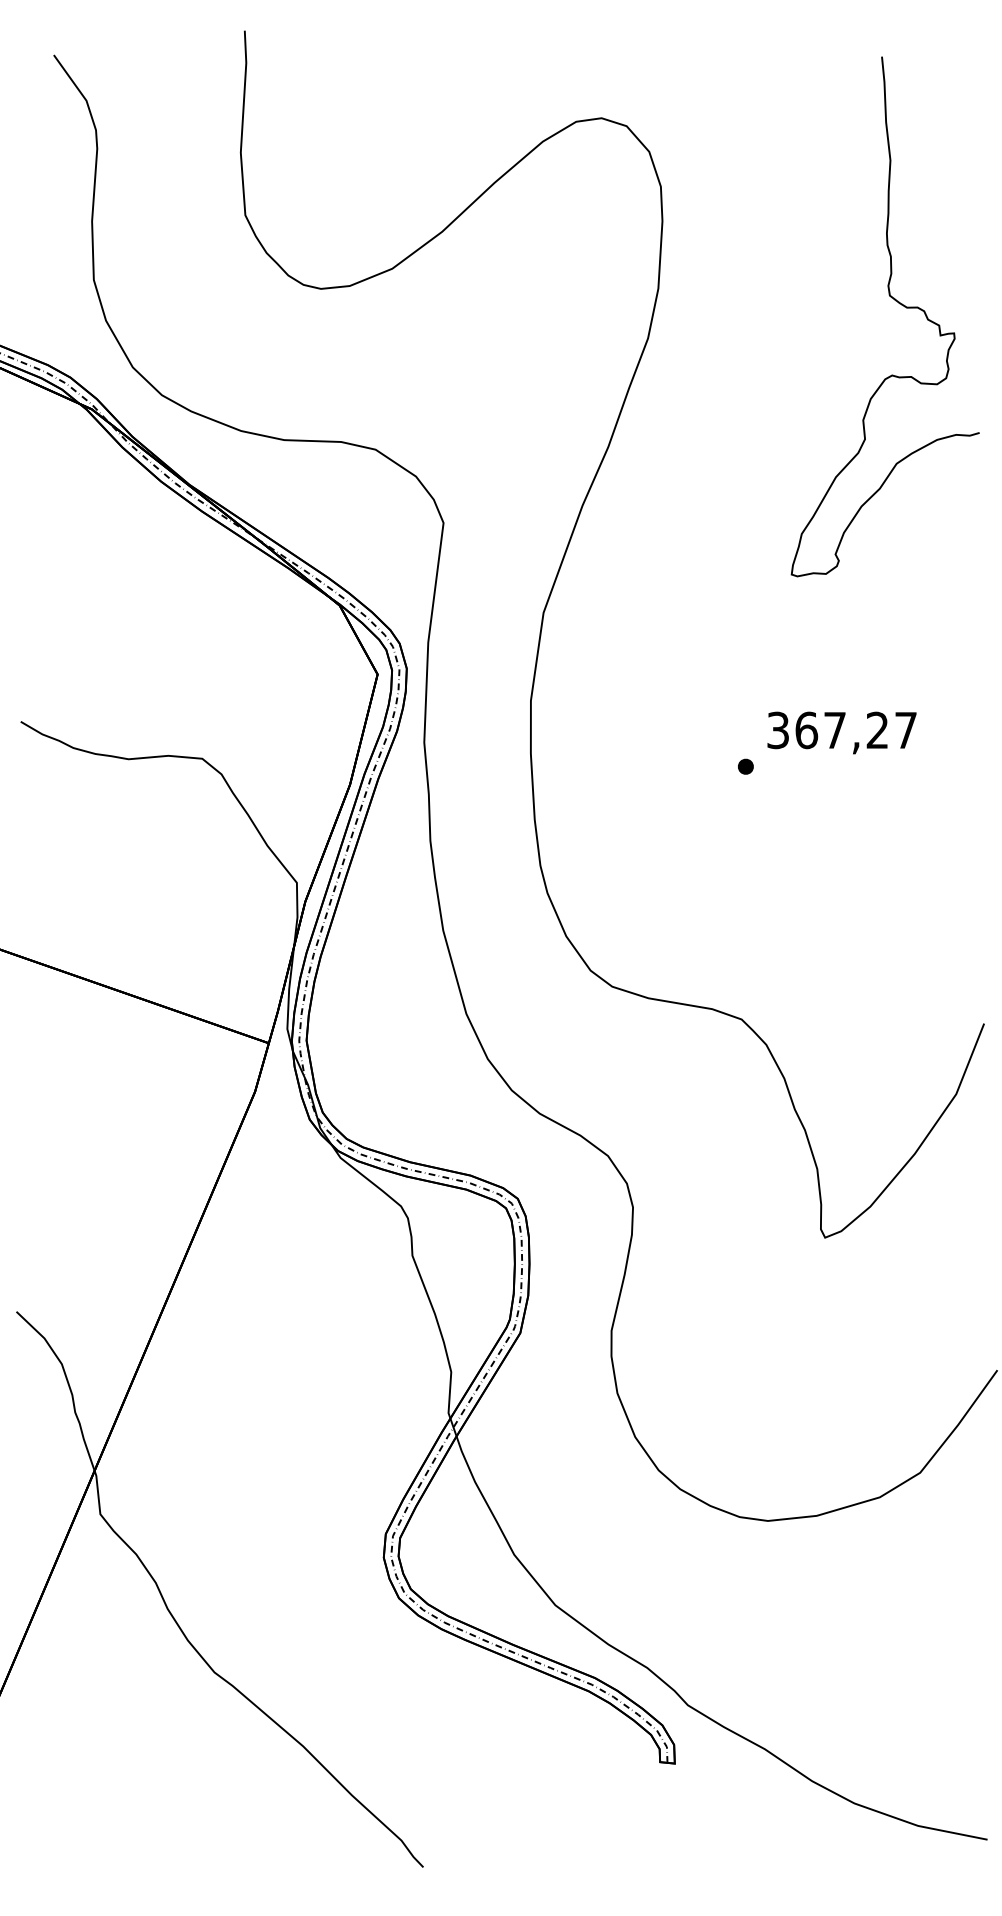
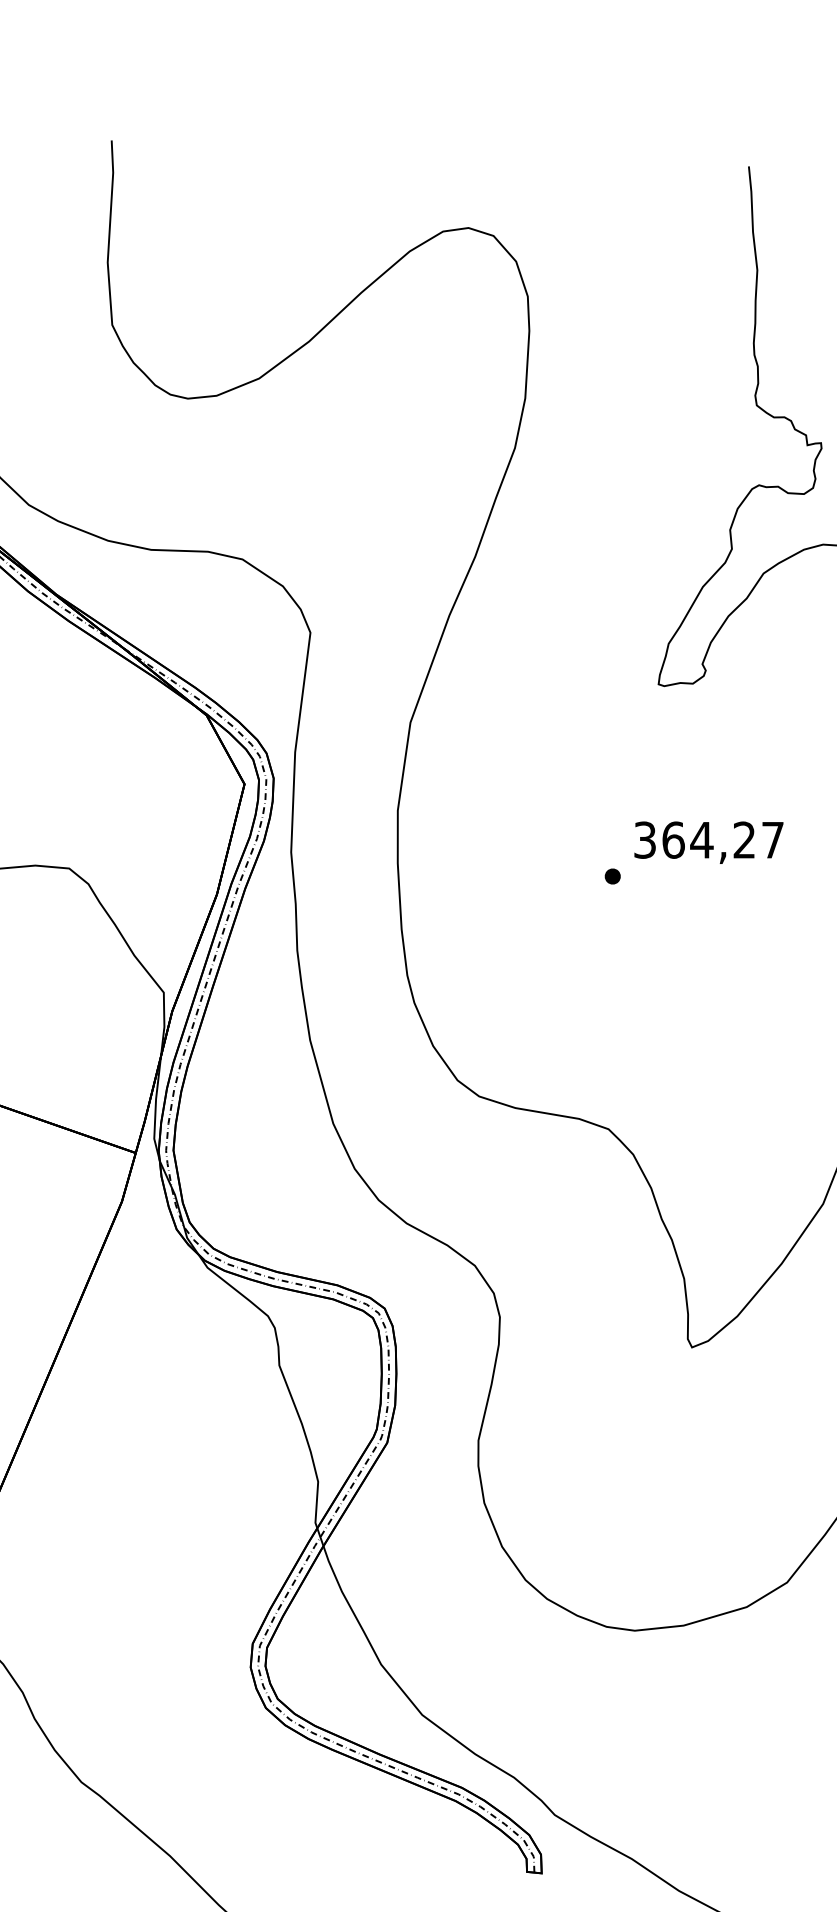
text: (834, 730) -> (701, 840), 367,27 -> 364,27

